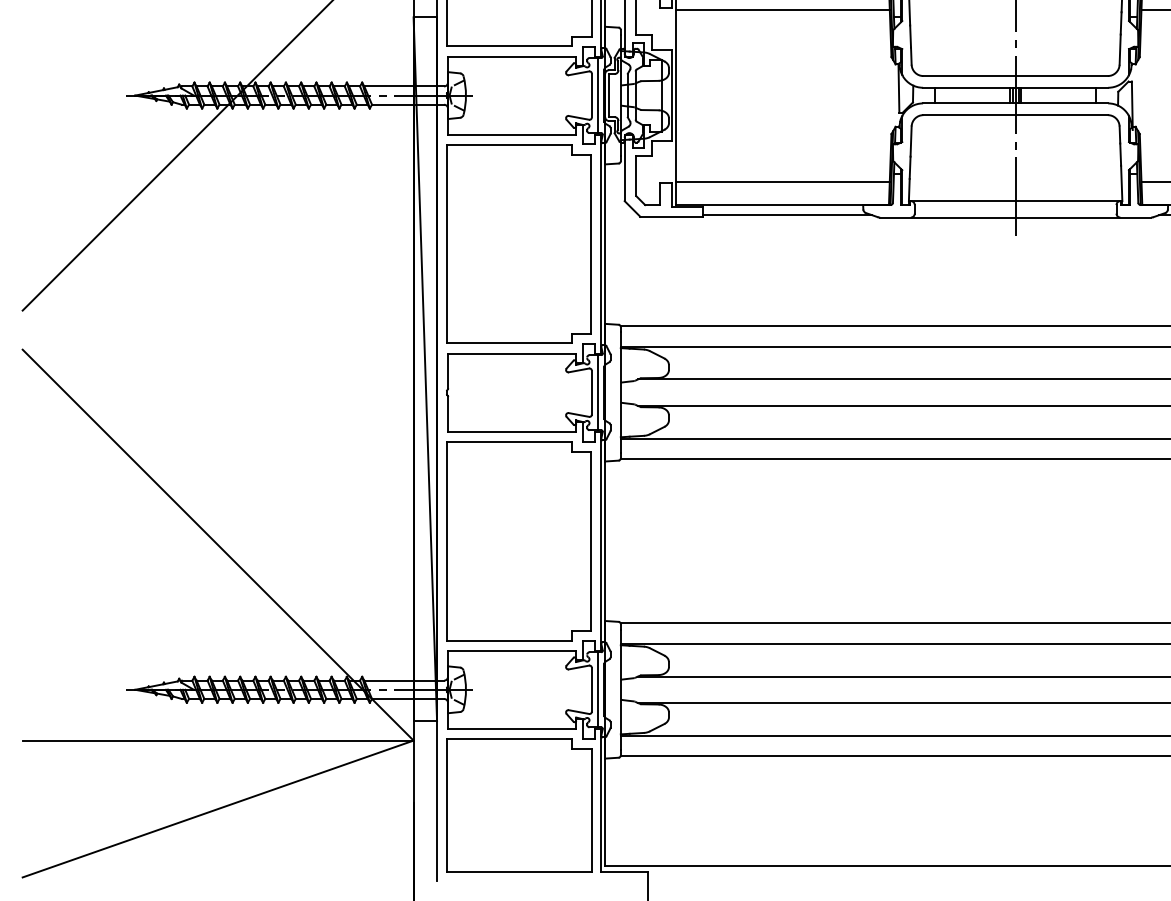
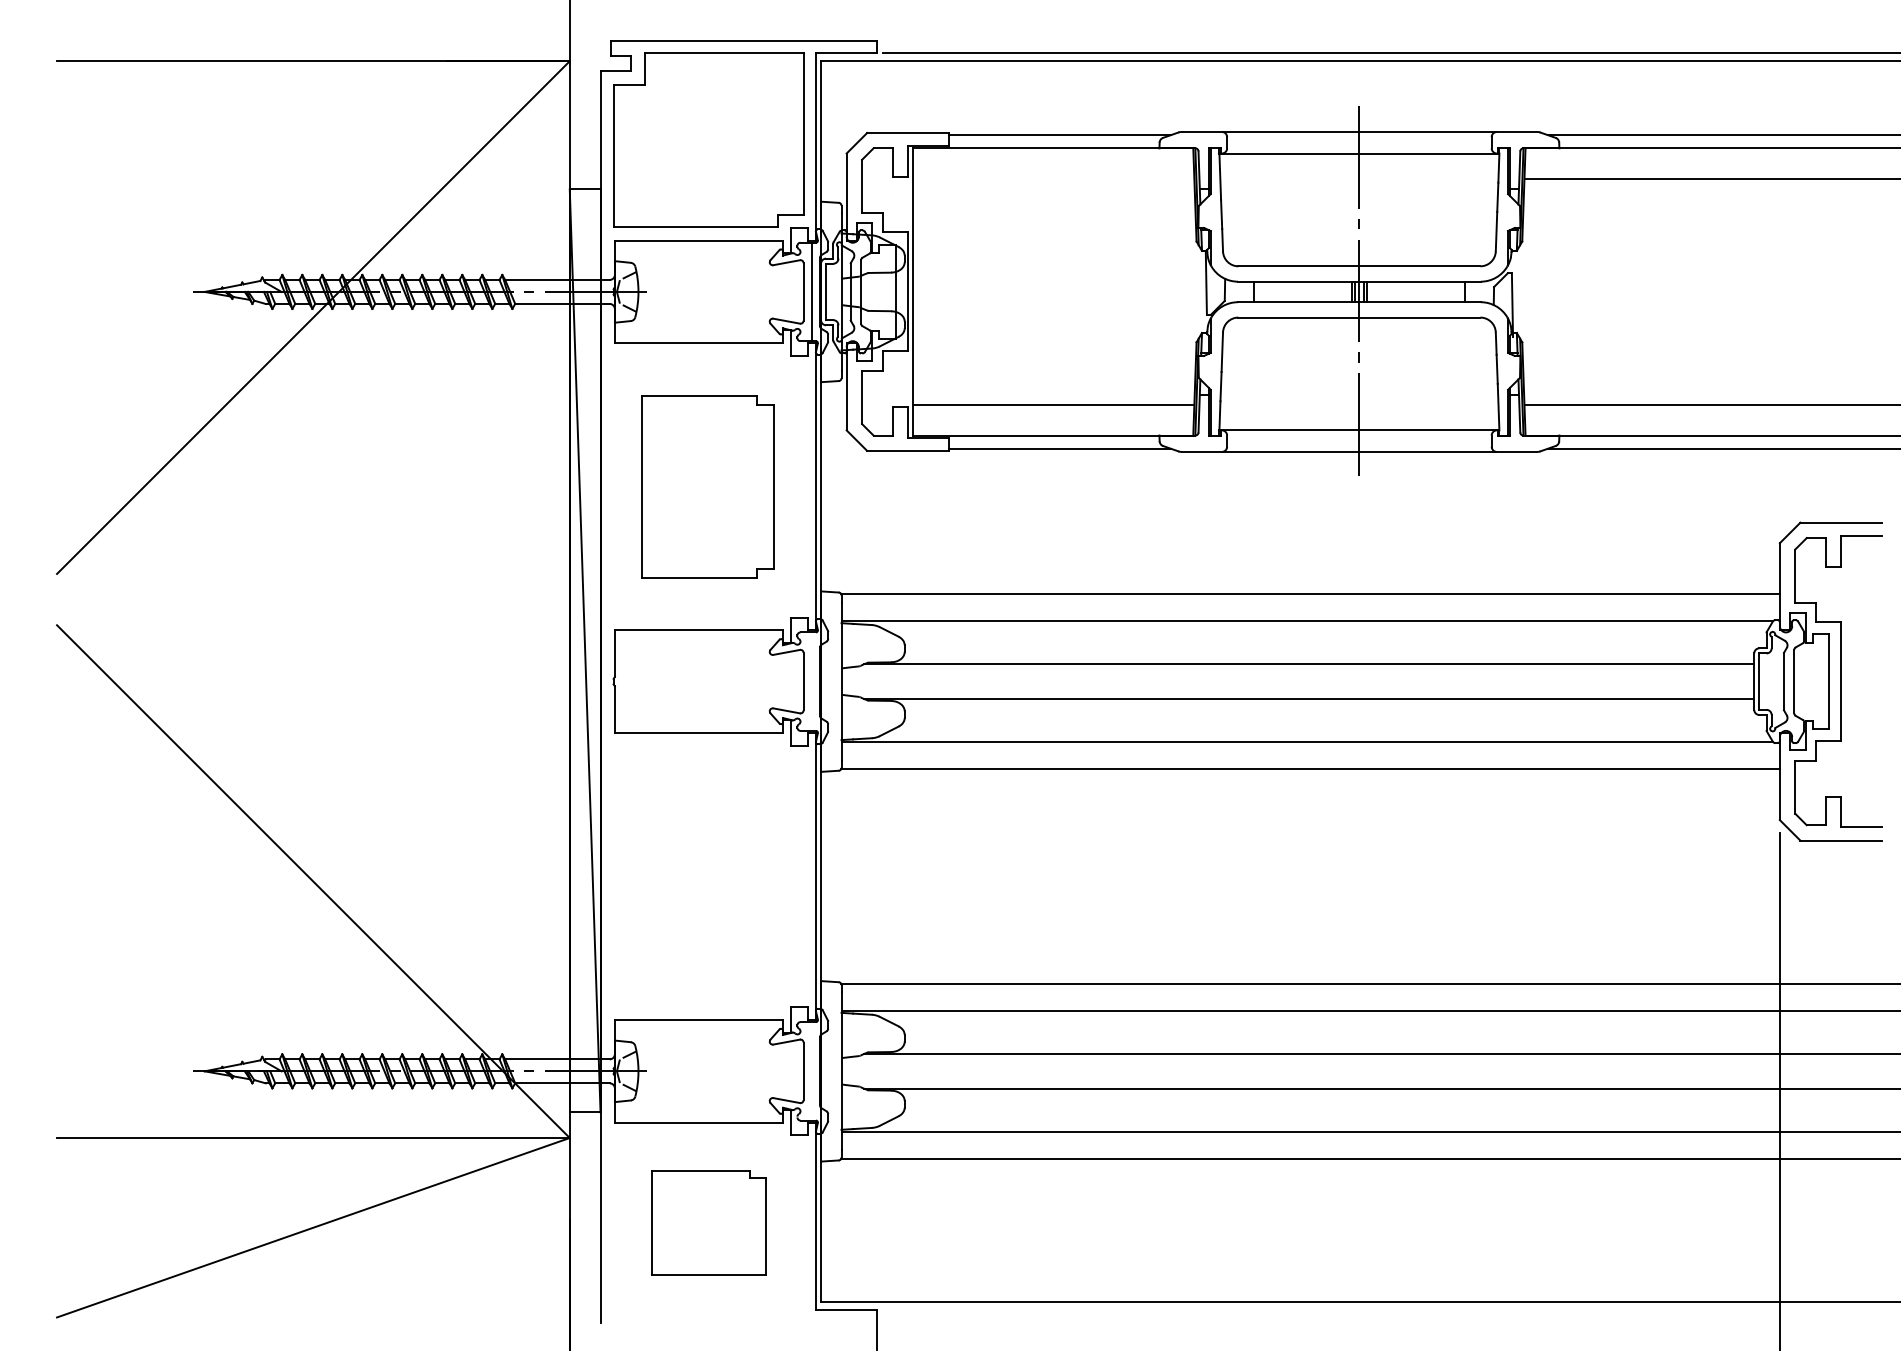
line: (782, 9) -> (1053, 179), removed
part: (519, 243) -> (708, 486), size x0.7
line: (597, 392) -> (811, 681), removed
part: (519, 541) -> (708, 876), removed
line: (597, 689) -> (811, 1071), removed
part: (519, 805) -> (708, 1222), size x0.6

